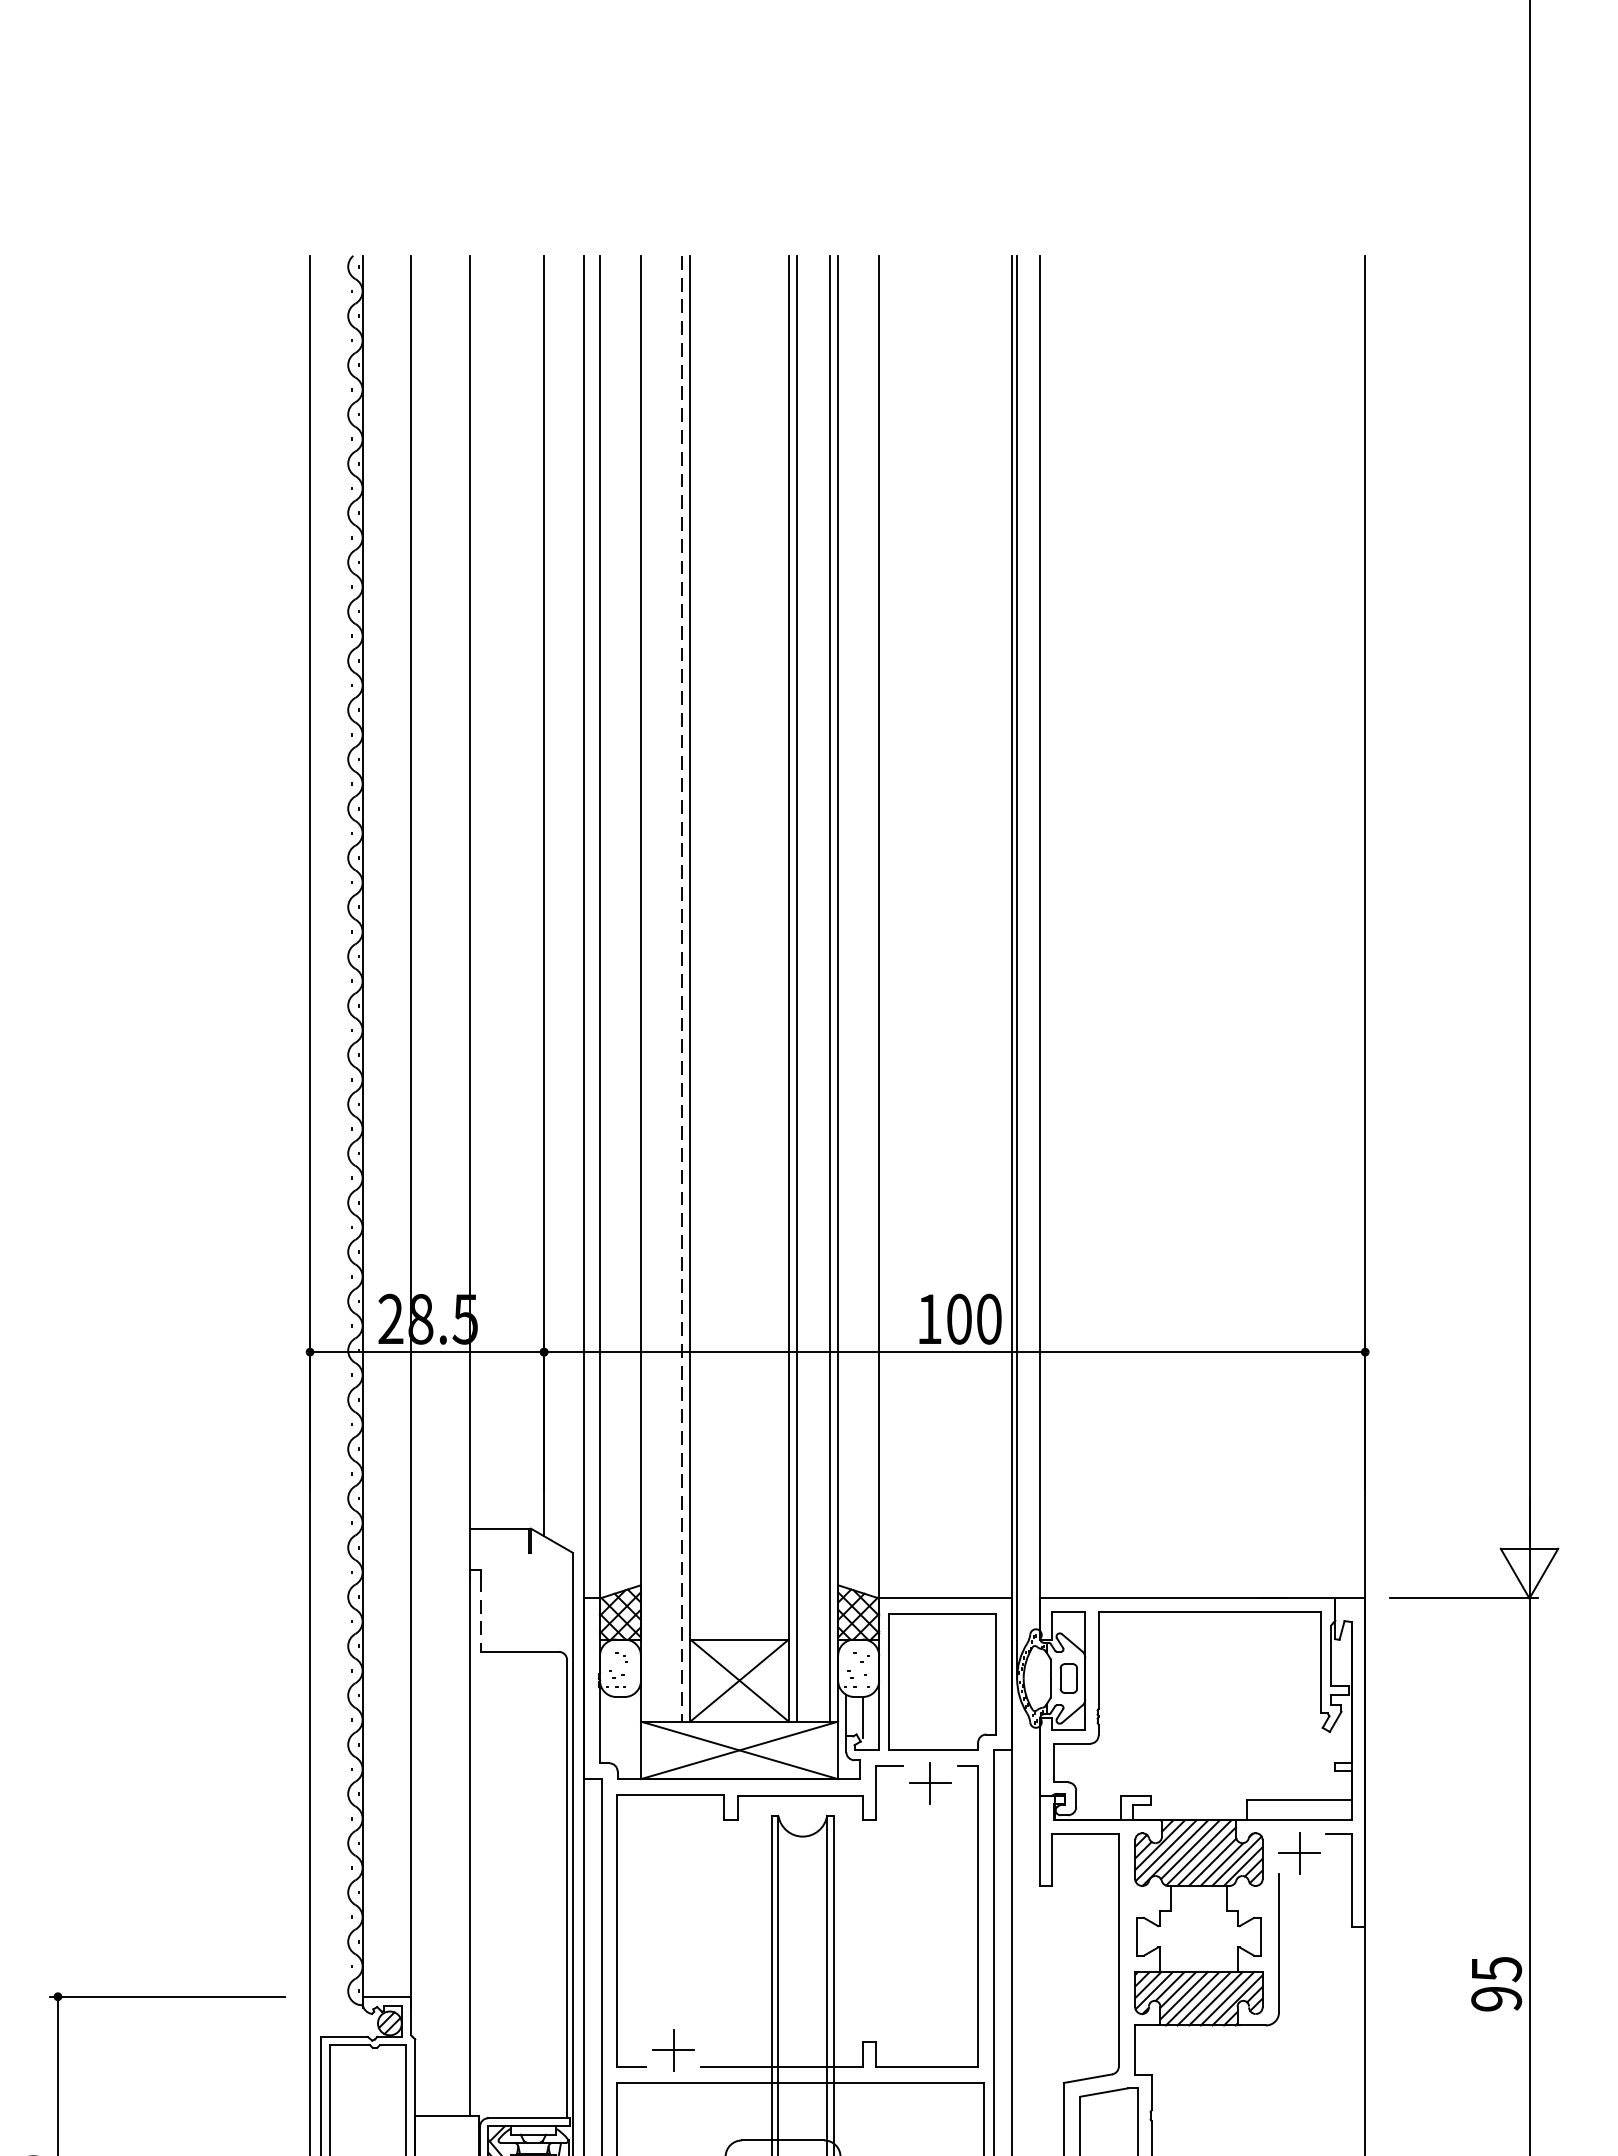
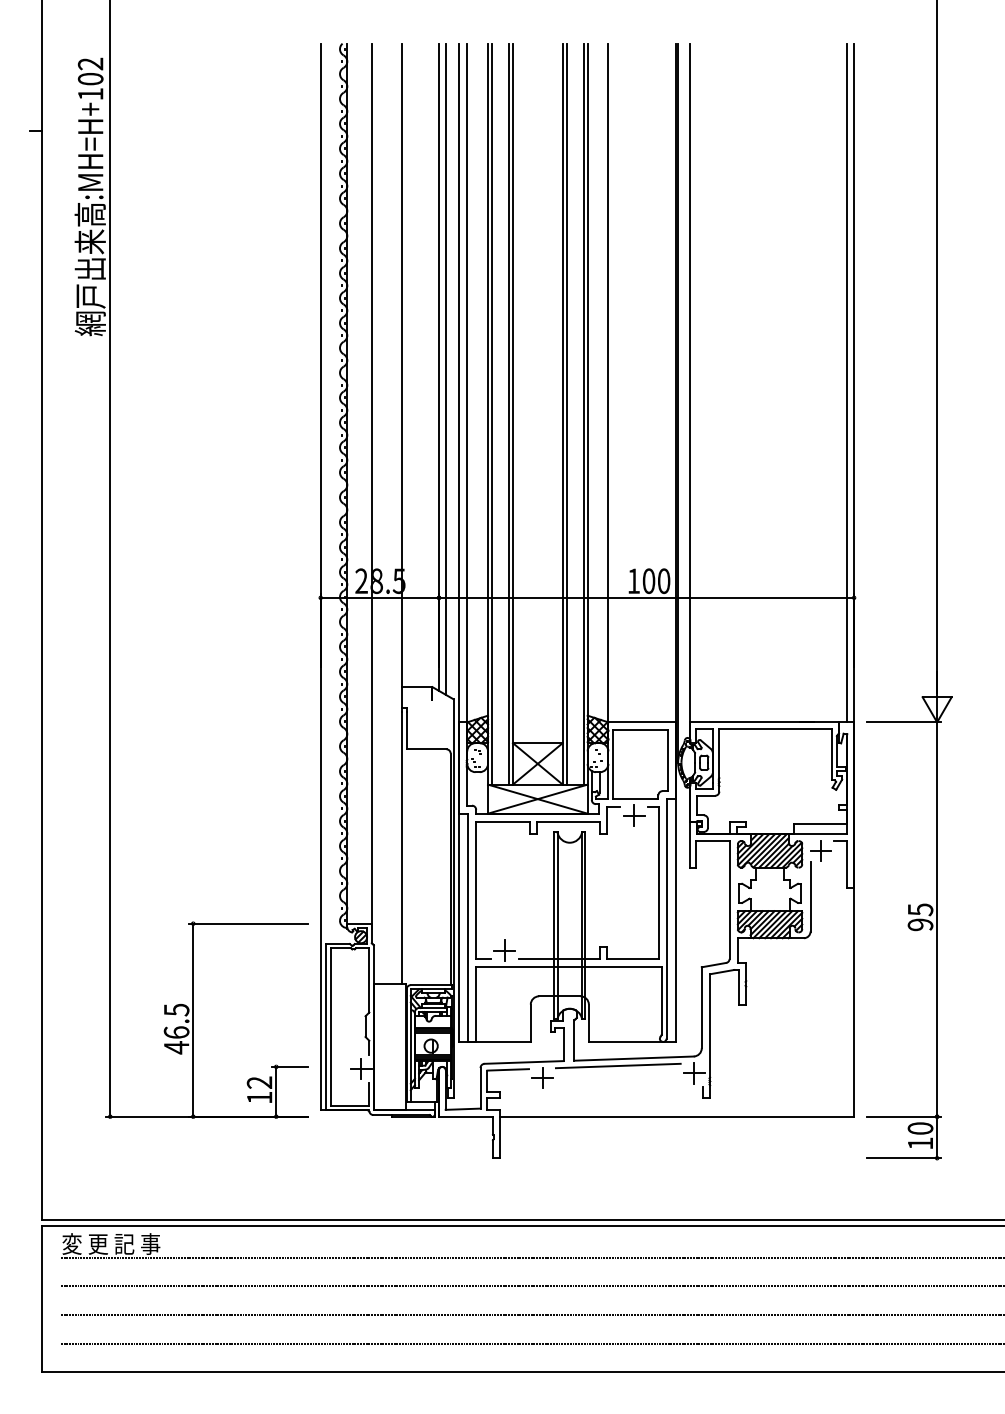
line: (556, 898) -> (445, 368), added
line: (1352, 926) -> (847, 382), added
line: (649, 987) -> (492, 413), added
line: (681, 989) -> (508, 414), dashed -> solid
line: (481, 1614) -> (407, 730), dashed -> solid

